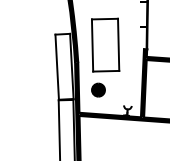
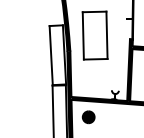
part: (98, 89) -> (88, 116), moved

